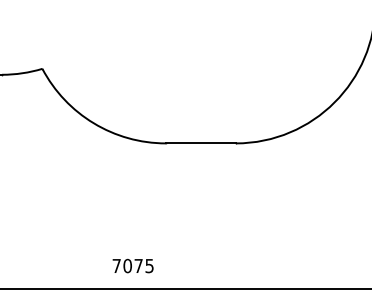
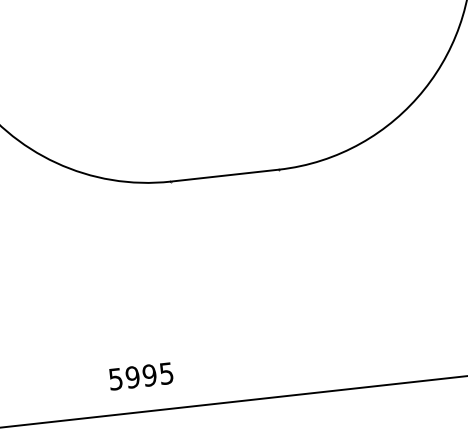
text: (127, 265) -> (132, 376), 7075 -> 5995

